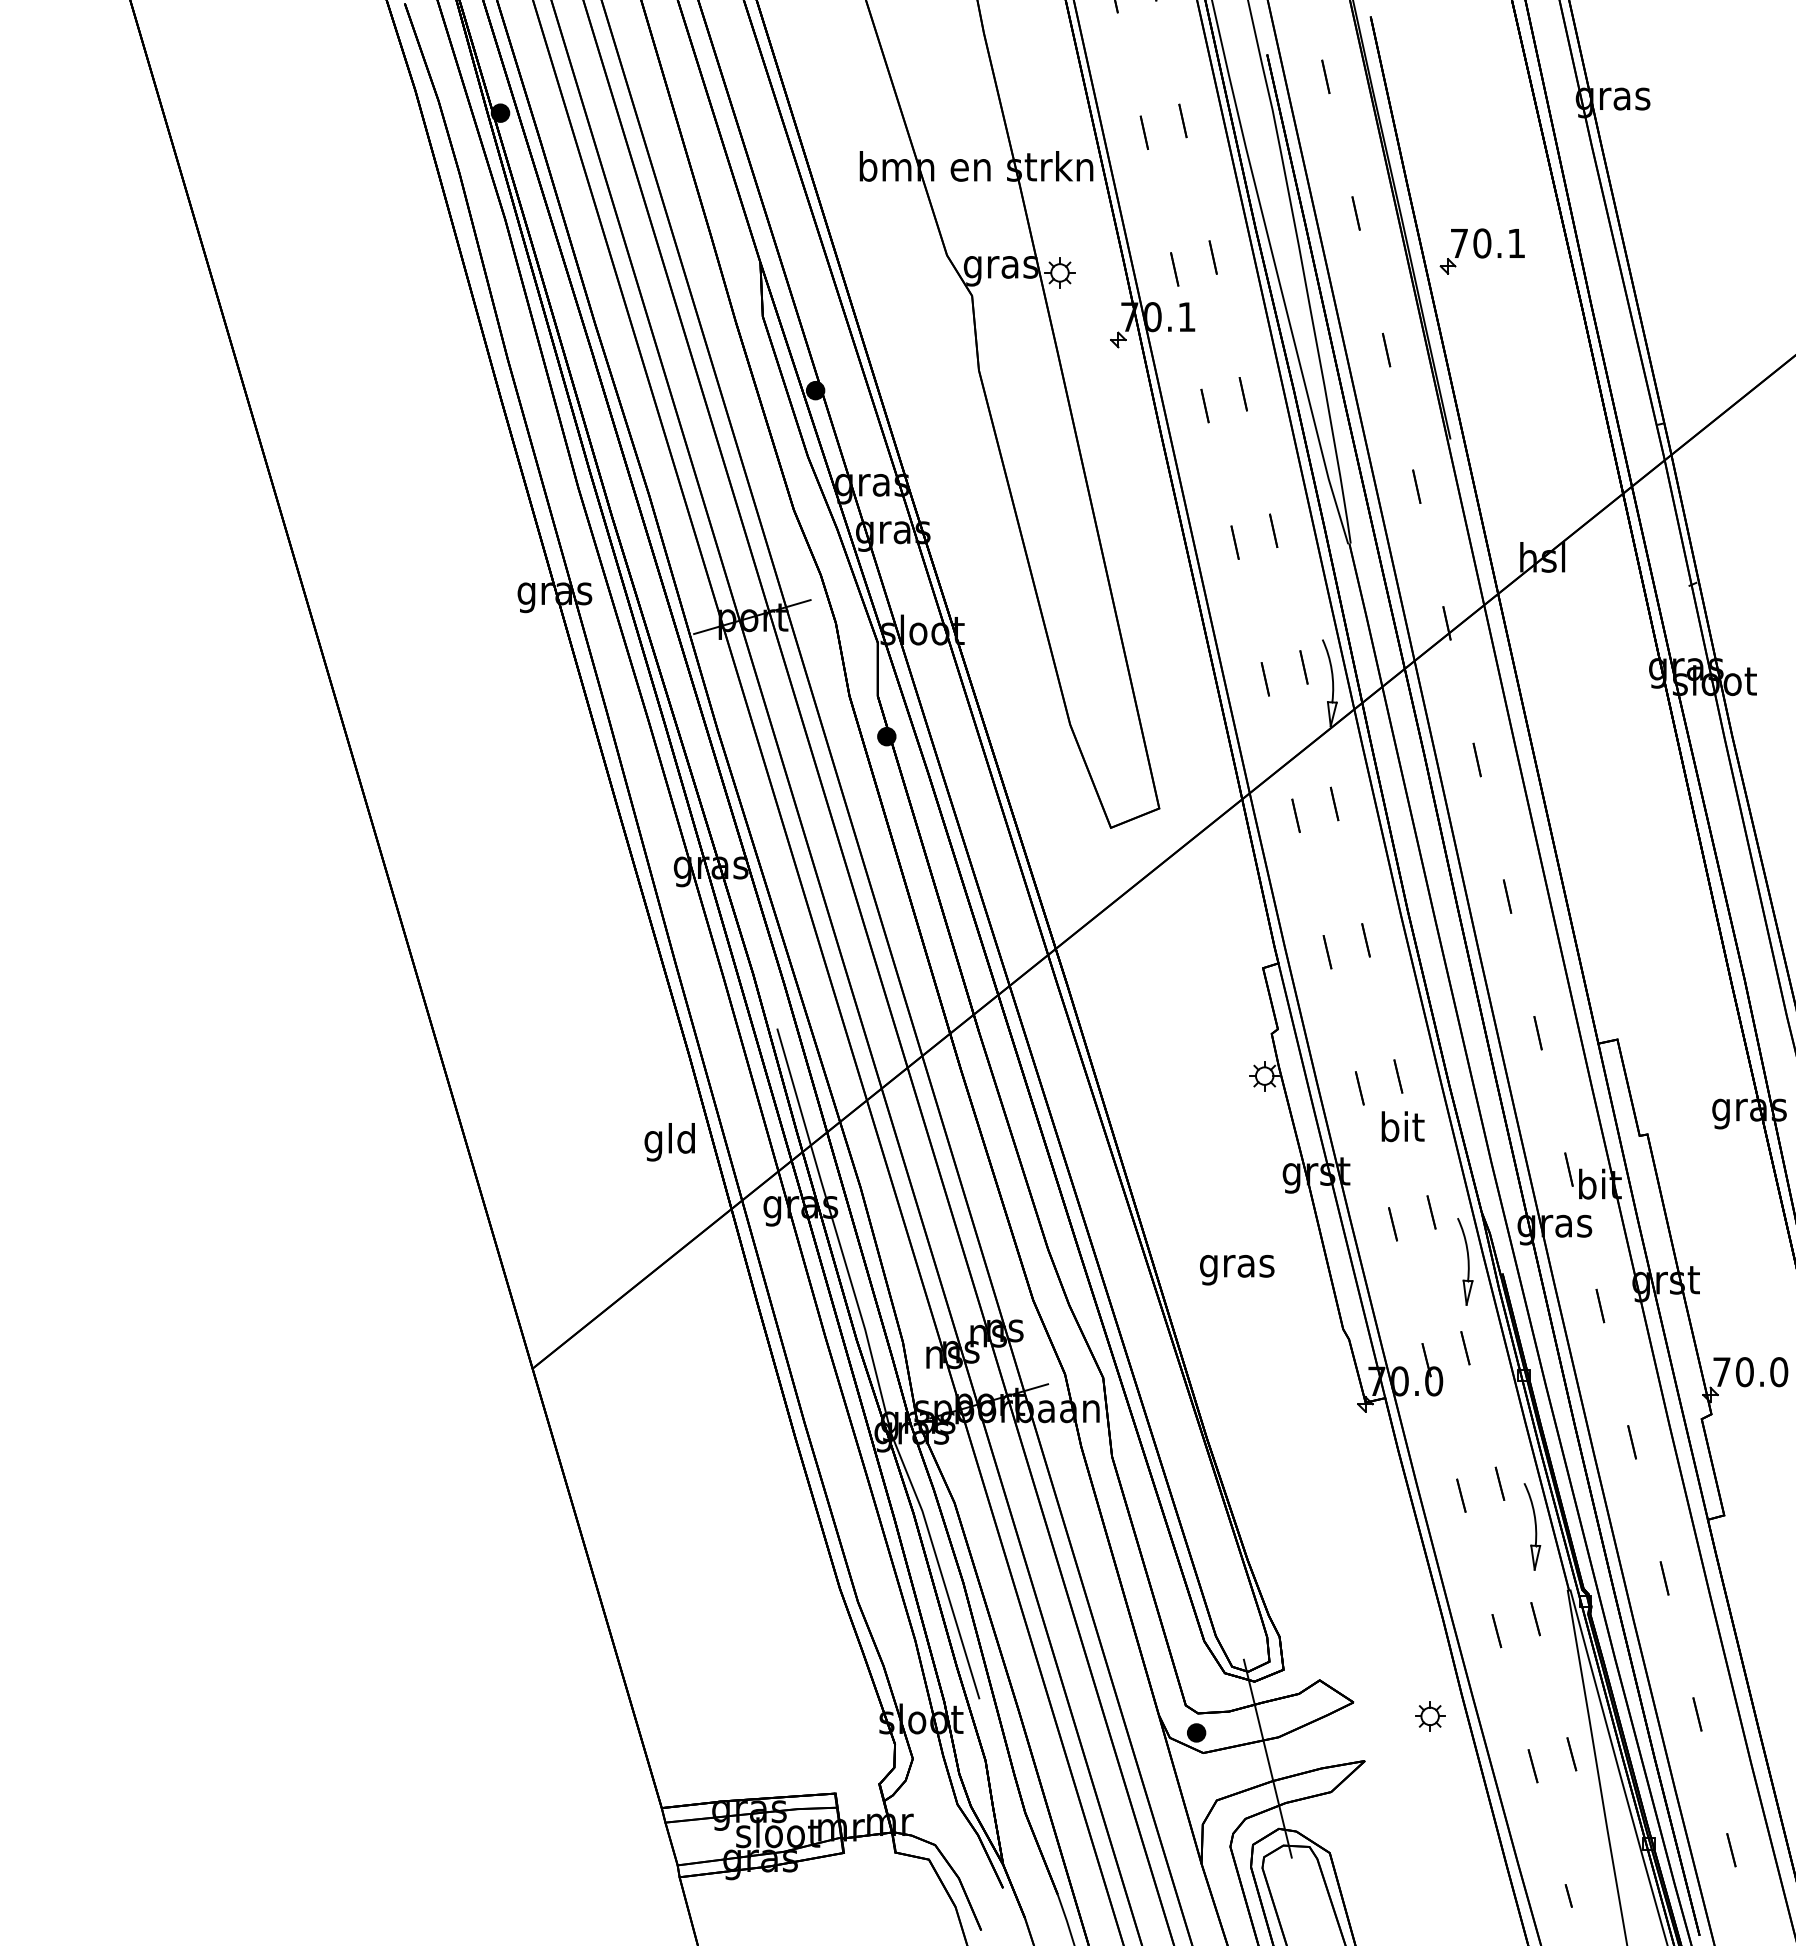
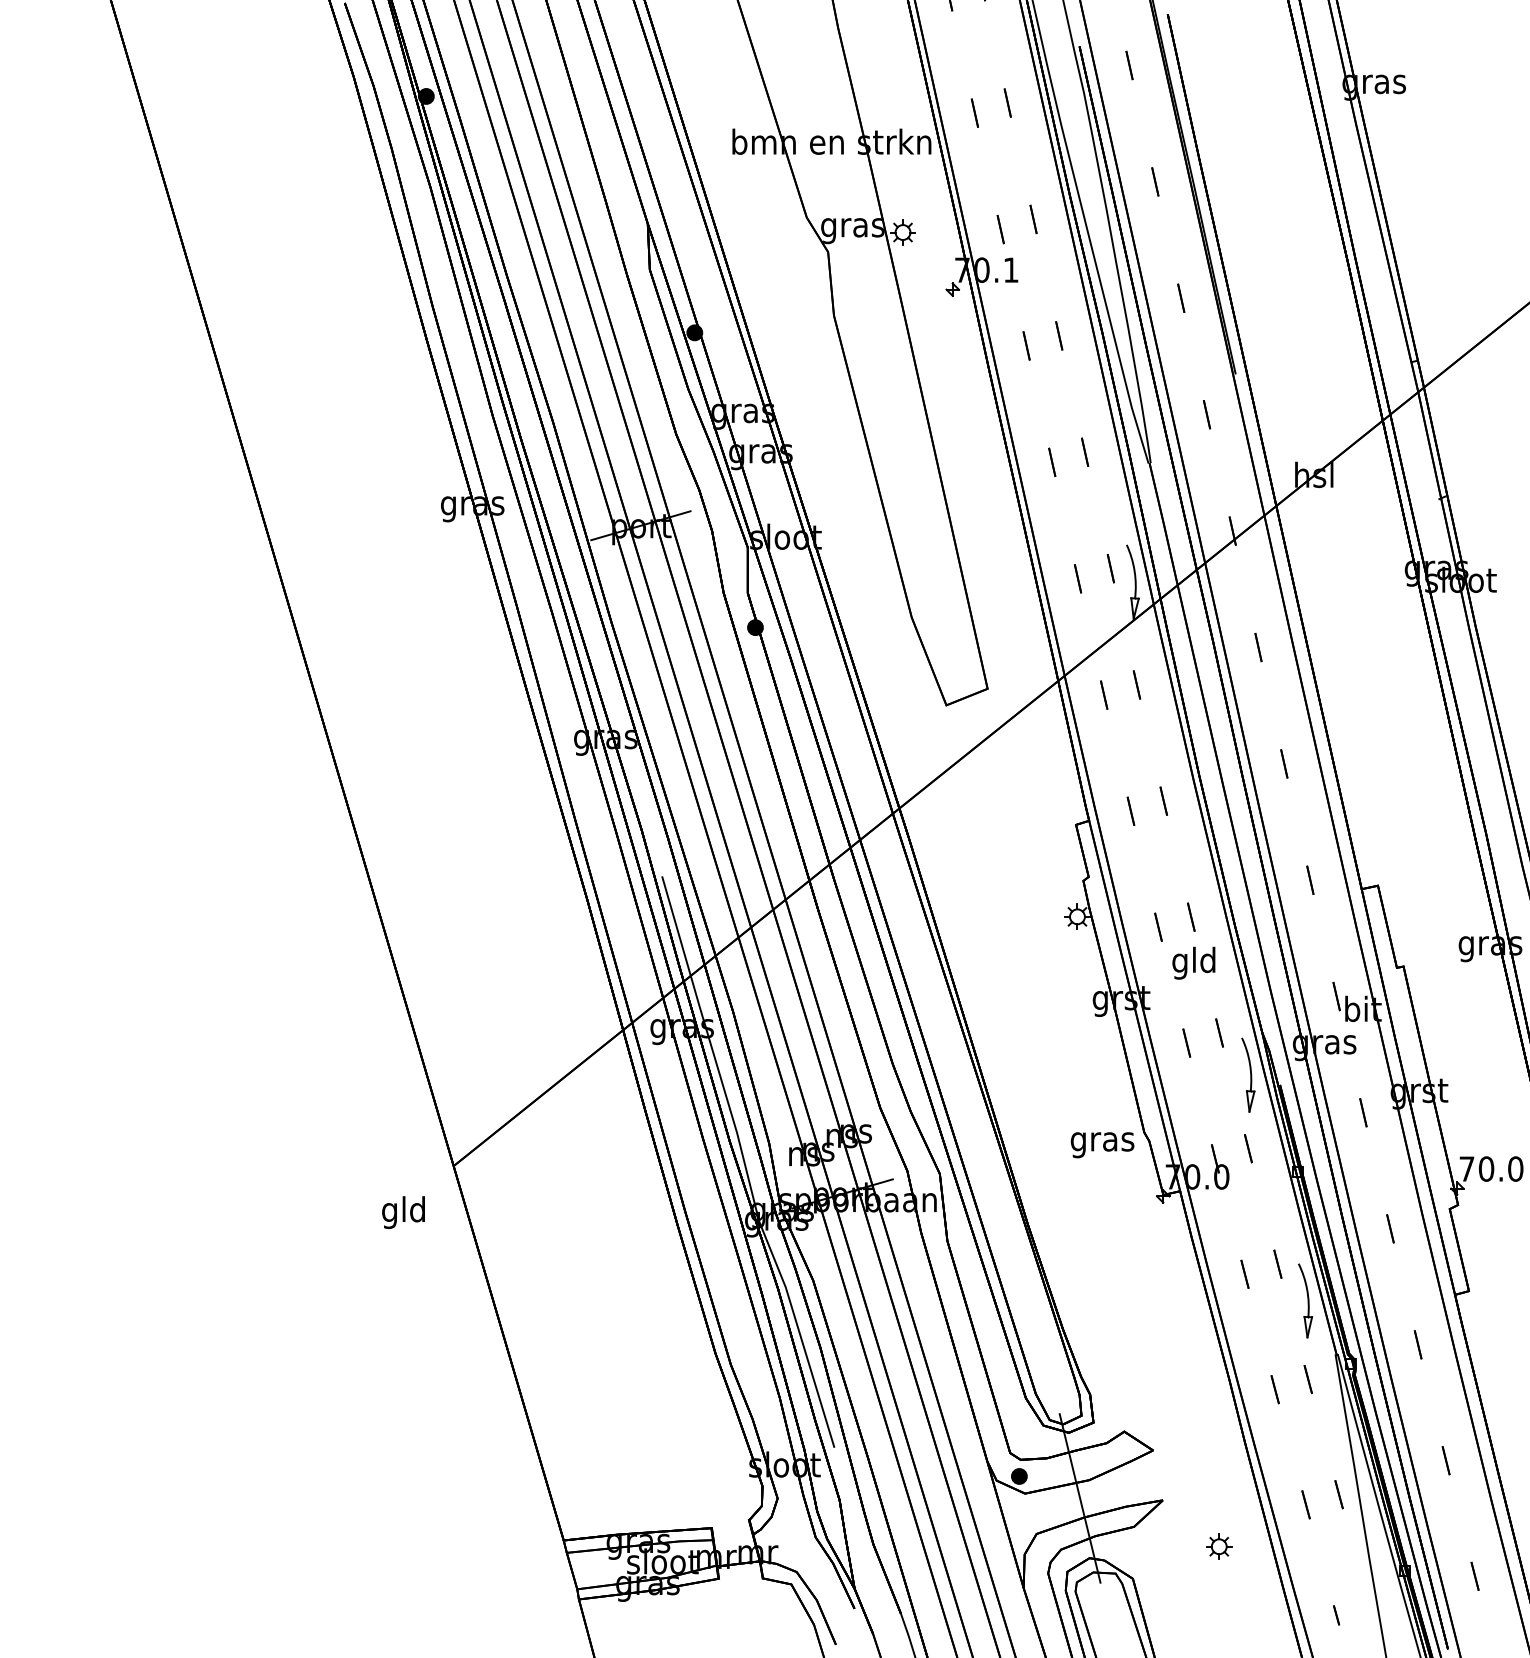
part: (1481, 251) -> (1262, 214), removed
text: (1401, 1130) -> (1193, 963), bit -> gld
text: (669, 1142) -> (403, 1212), moved
text: (1237, 1270) -> (1102, 1145), moved
part: (1430, 1716) -> (1219, 1546), moved

